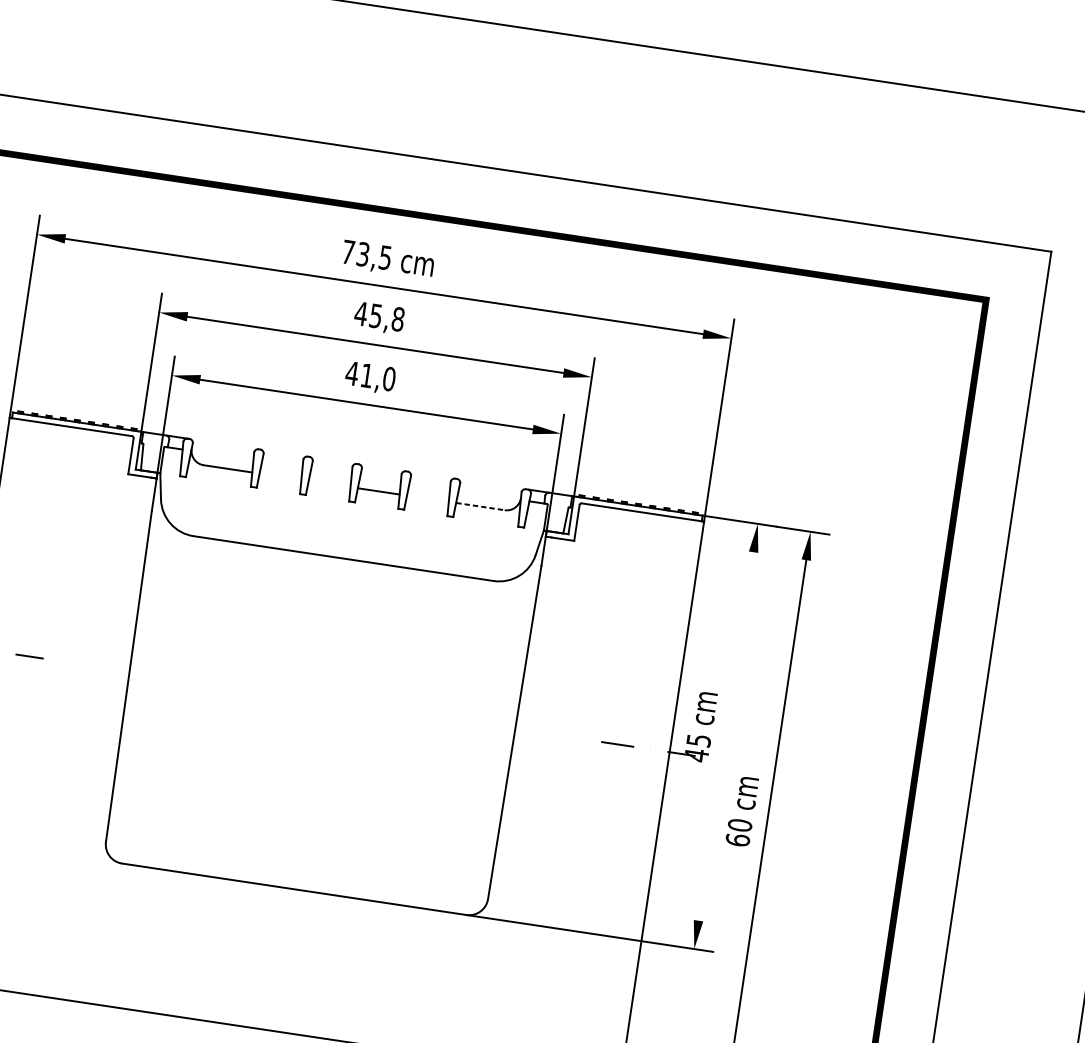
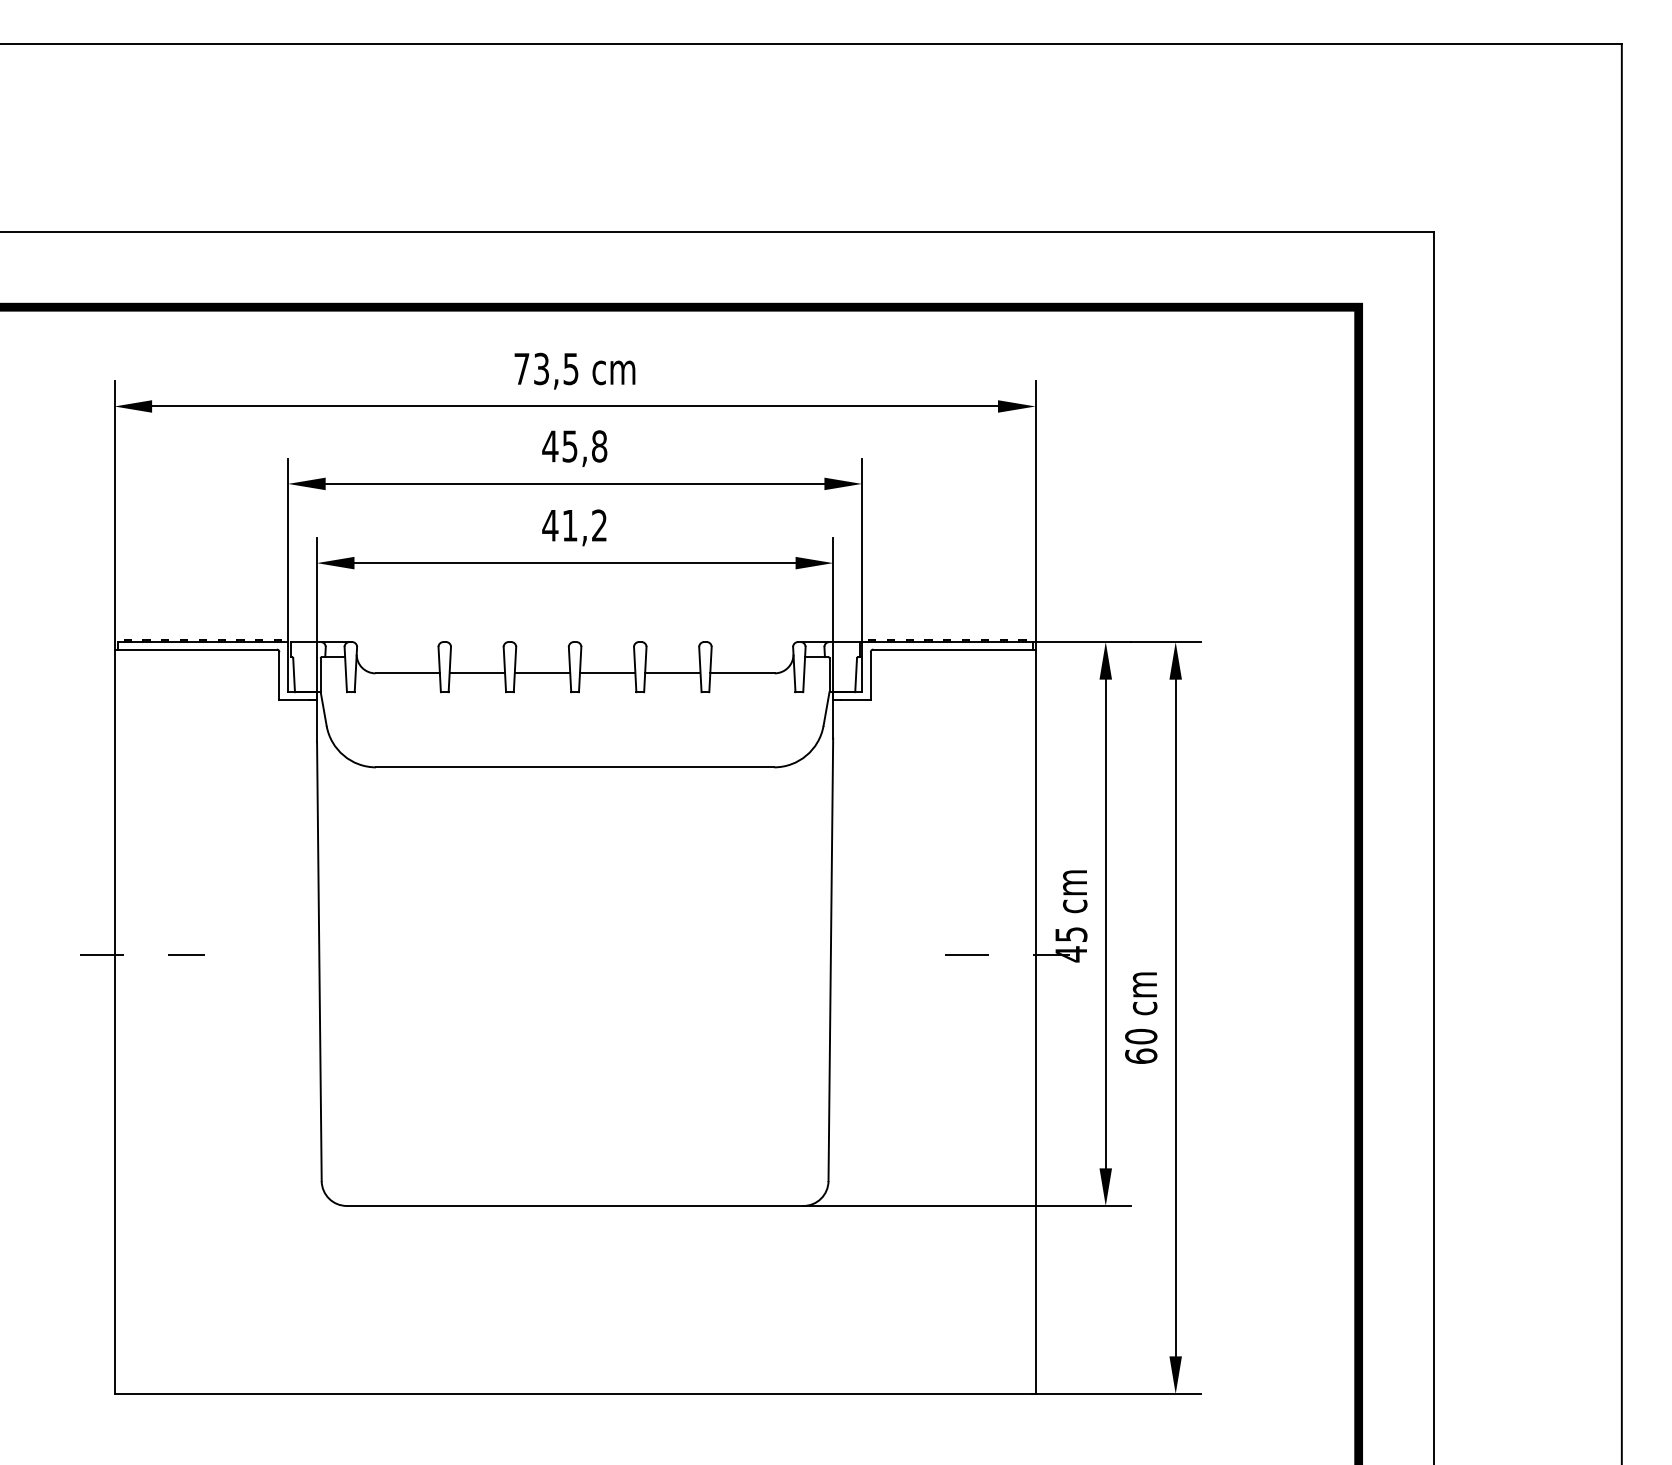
text: (389, 378) -> (599, 525), 41,0 -> 41,2
line: (279, 476) -> (476, 673), added
line: (329, 484) -> (542, 673), added
line: (427, 498) -> (672, 673), added
line: (481, 506) -> (743, 673), dashed -> solid
line: (725, 736) -> (1105, 923), added

